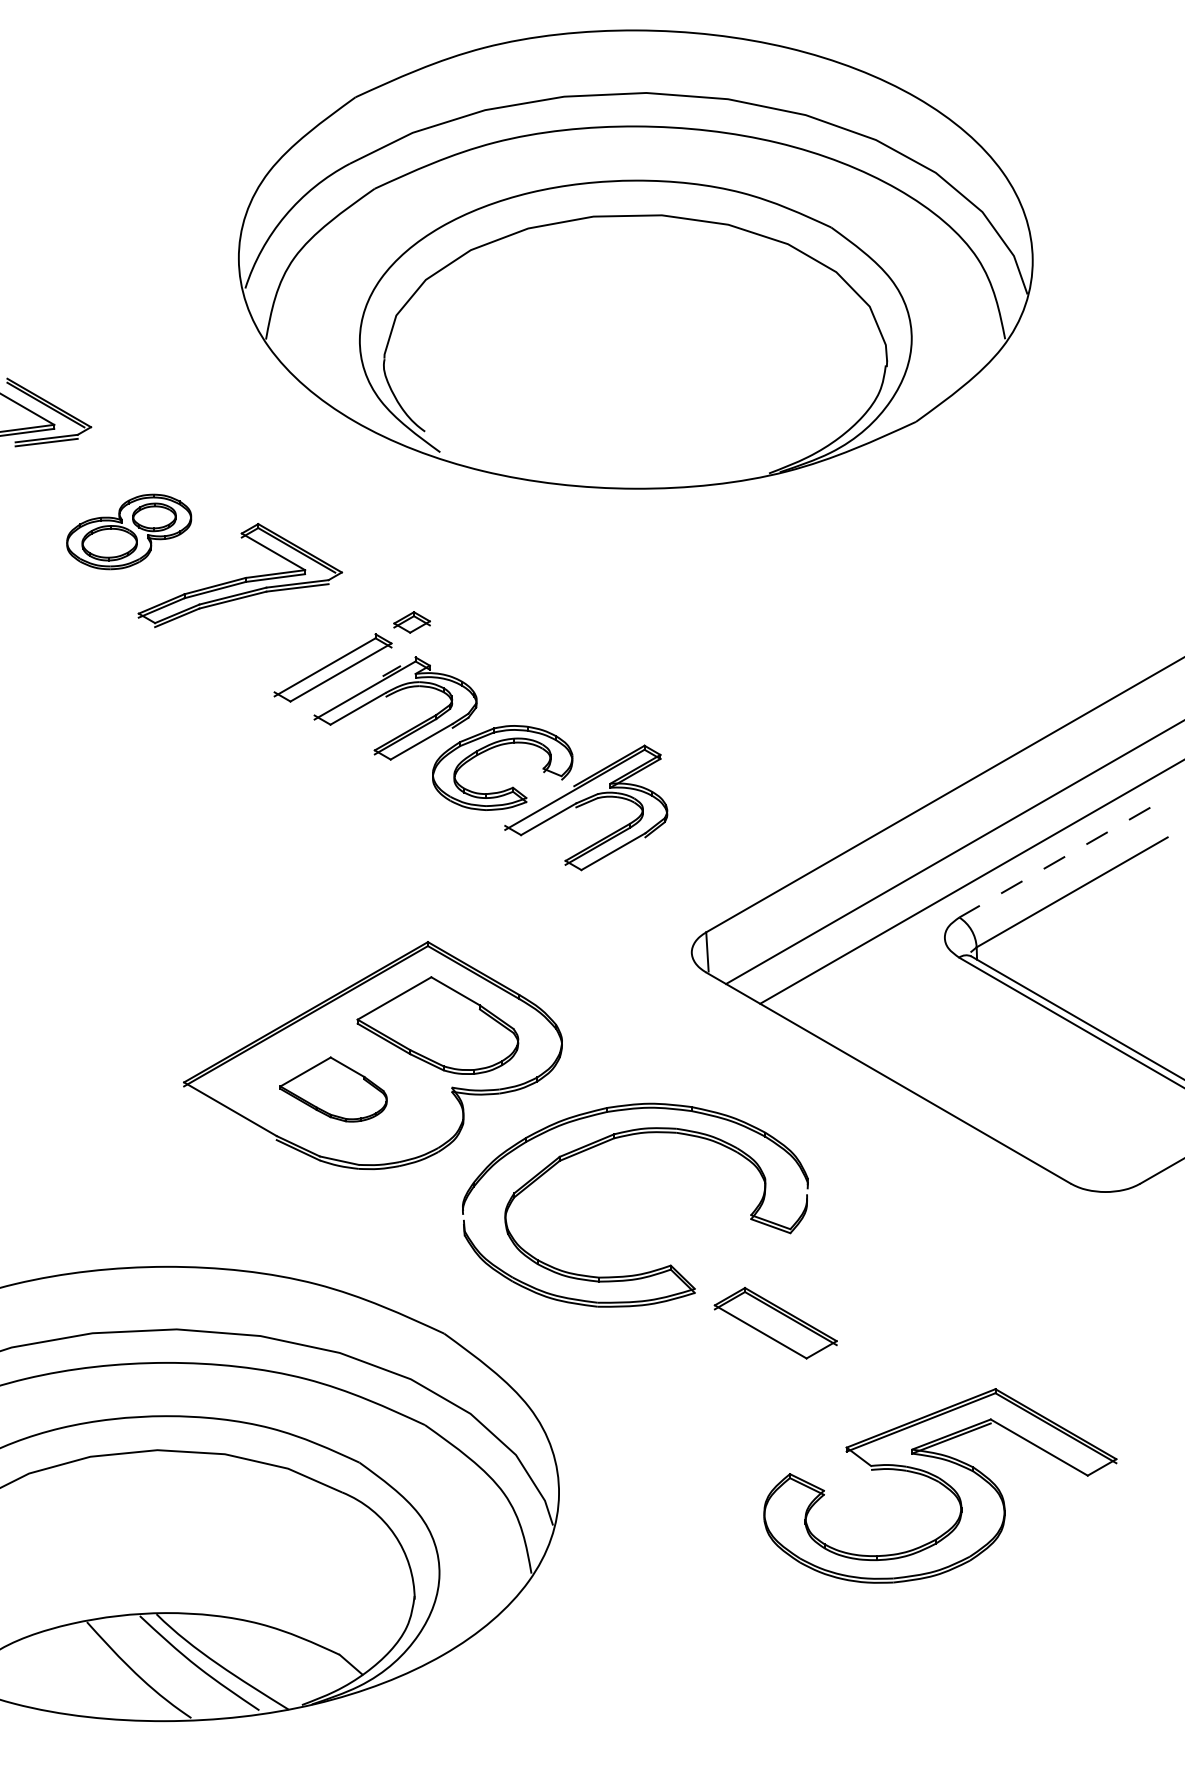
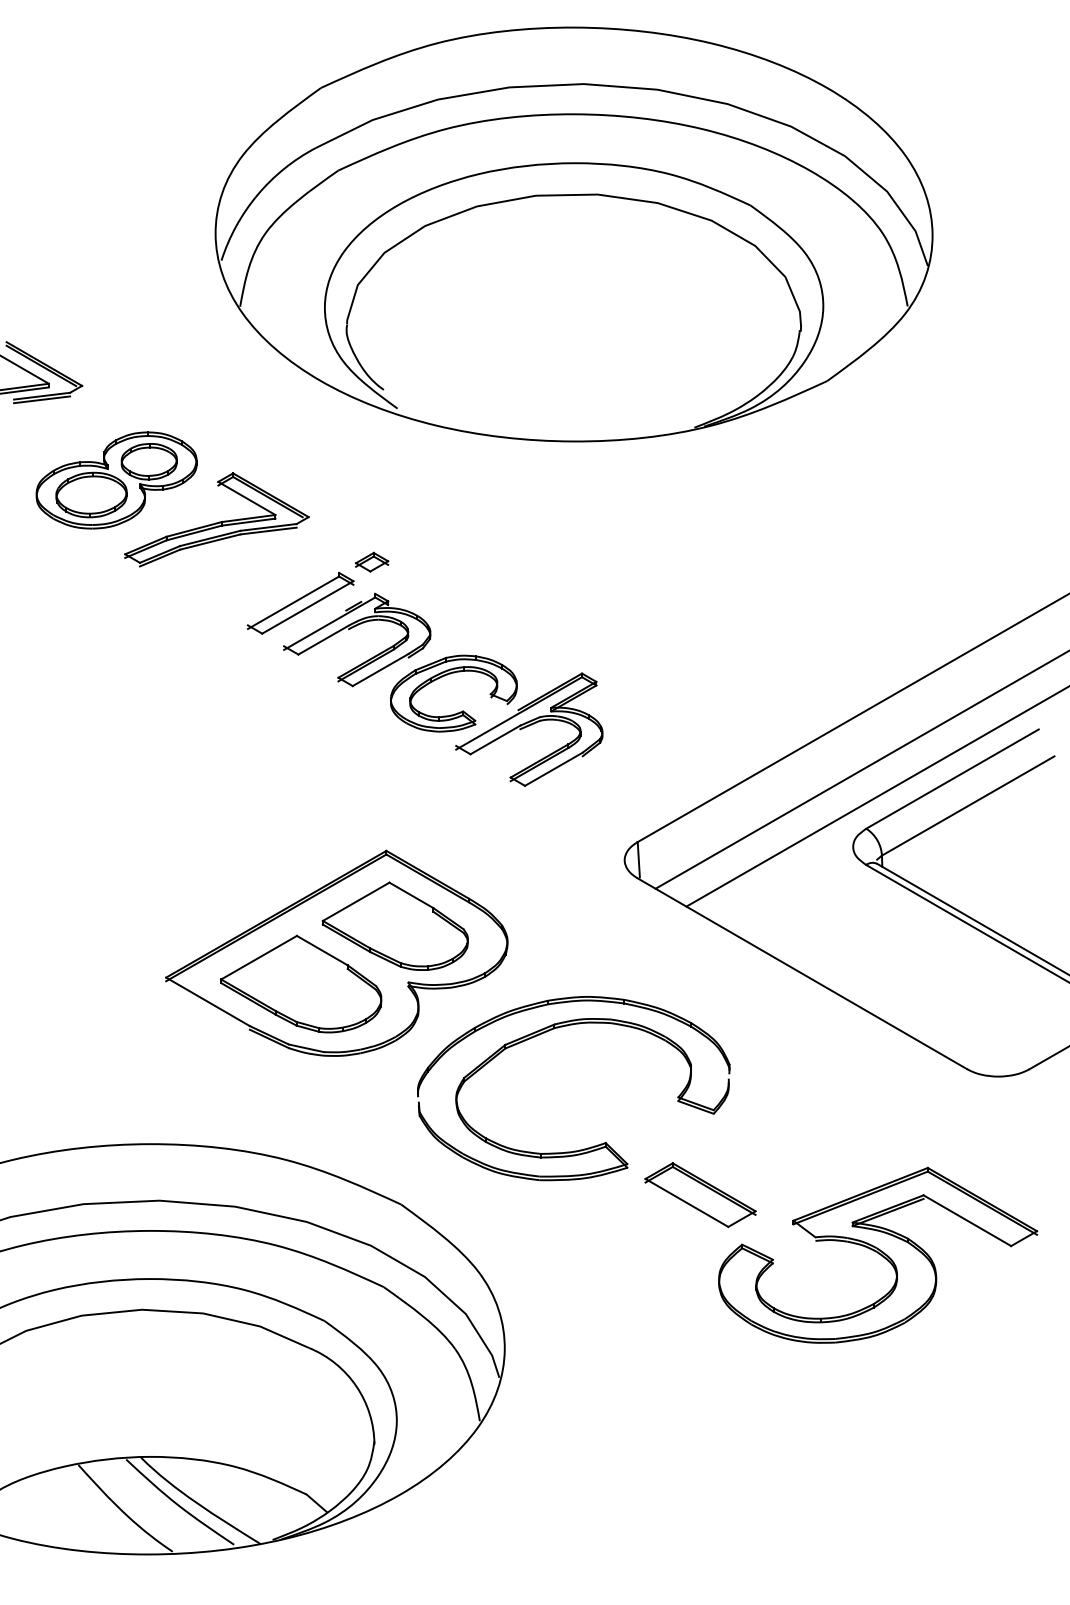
part: (128, 531) -> (115, 480), size x1.43
line: (1054, 862) -> (952, 779), dashed -> solid
part: (333, 1089) -> (301, 984), size x1.67
part: (940, 1485) -> (878, 1254), moved

